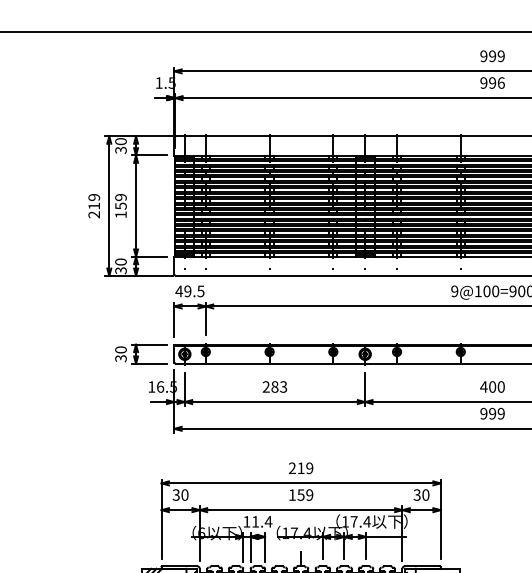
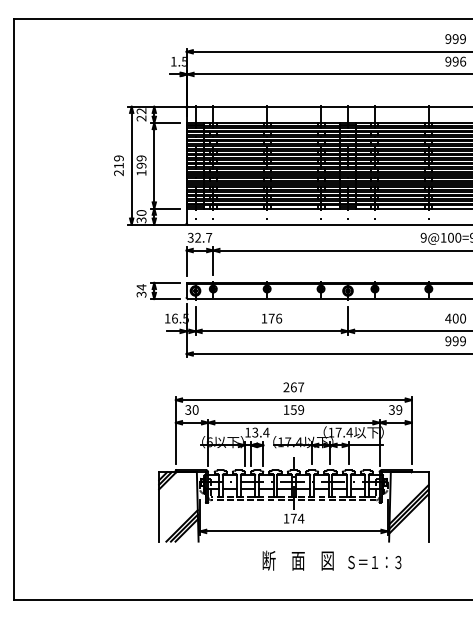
text: (120, 145) -> (141, 114), 30 -> 22
text: (120, 205) -> (141, 165), 159 -> 199
text: (189, 291) -> (199, 237), 49.5 -> 32.7
text: (120, 350) -> (141, 287), 30 -> 34
text: (274, 386) -> (271, 318), 283 -> 176
text: (305, 468) -> (297, 387), 219 -> 267
text: (426, 494) -> (399, 409), 30 -> 39
text: (255, 521) -> (255, 432), 11.4 -> 13.4

